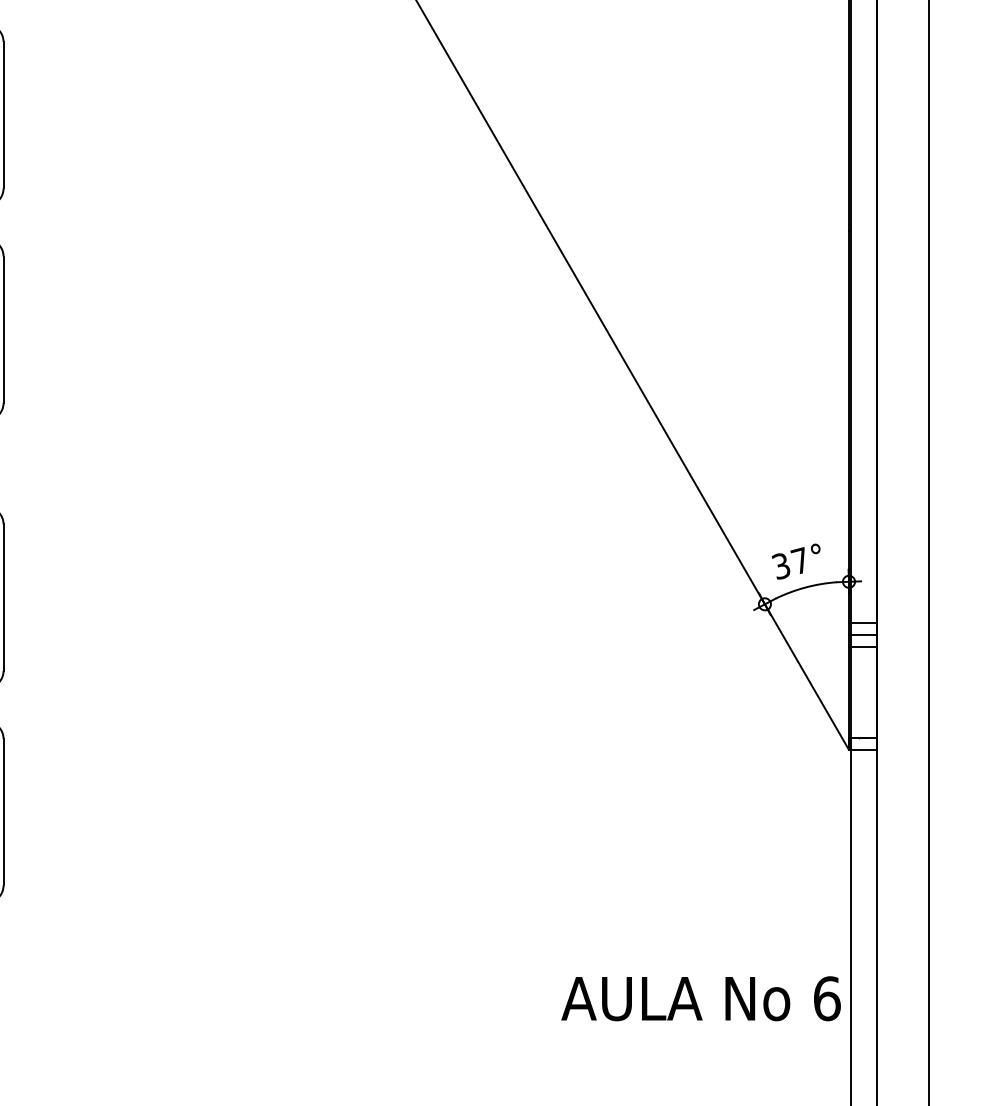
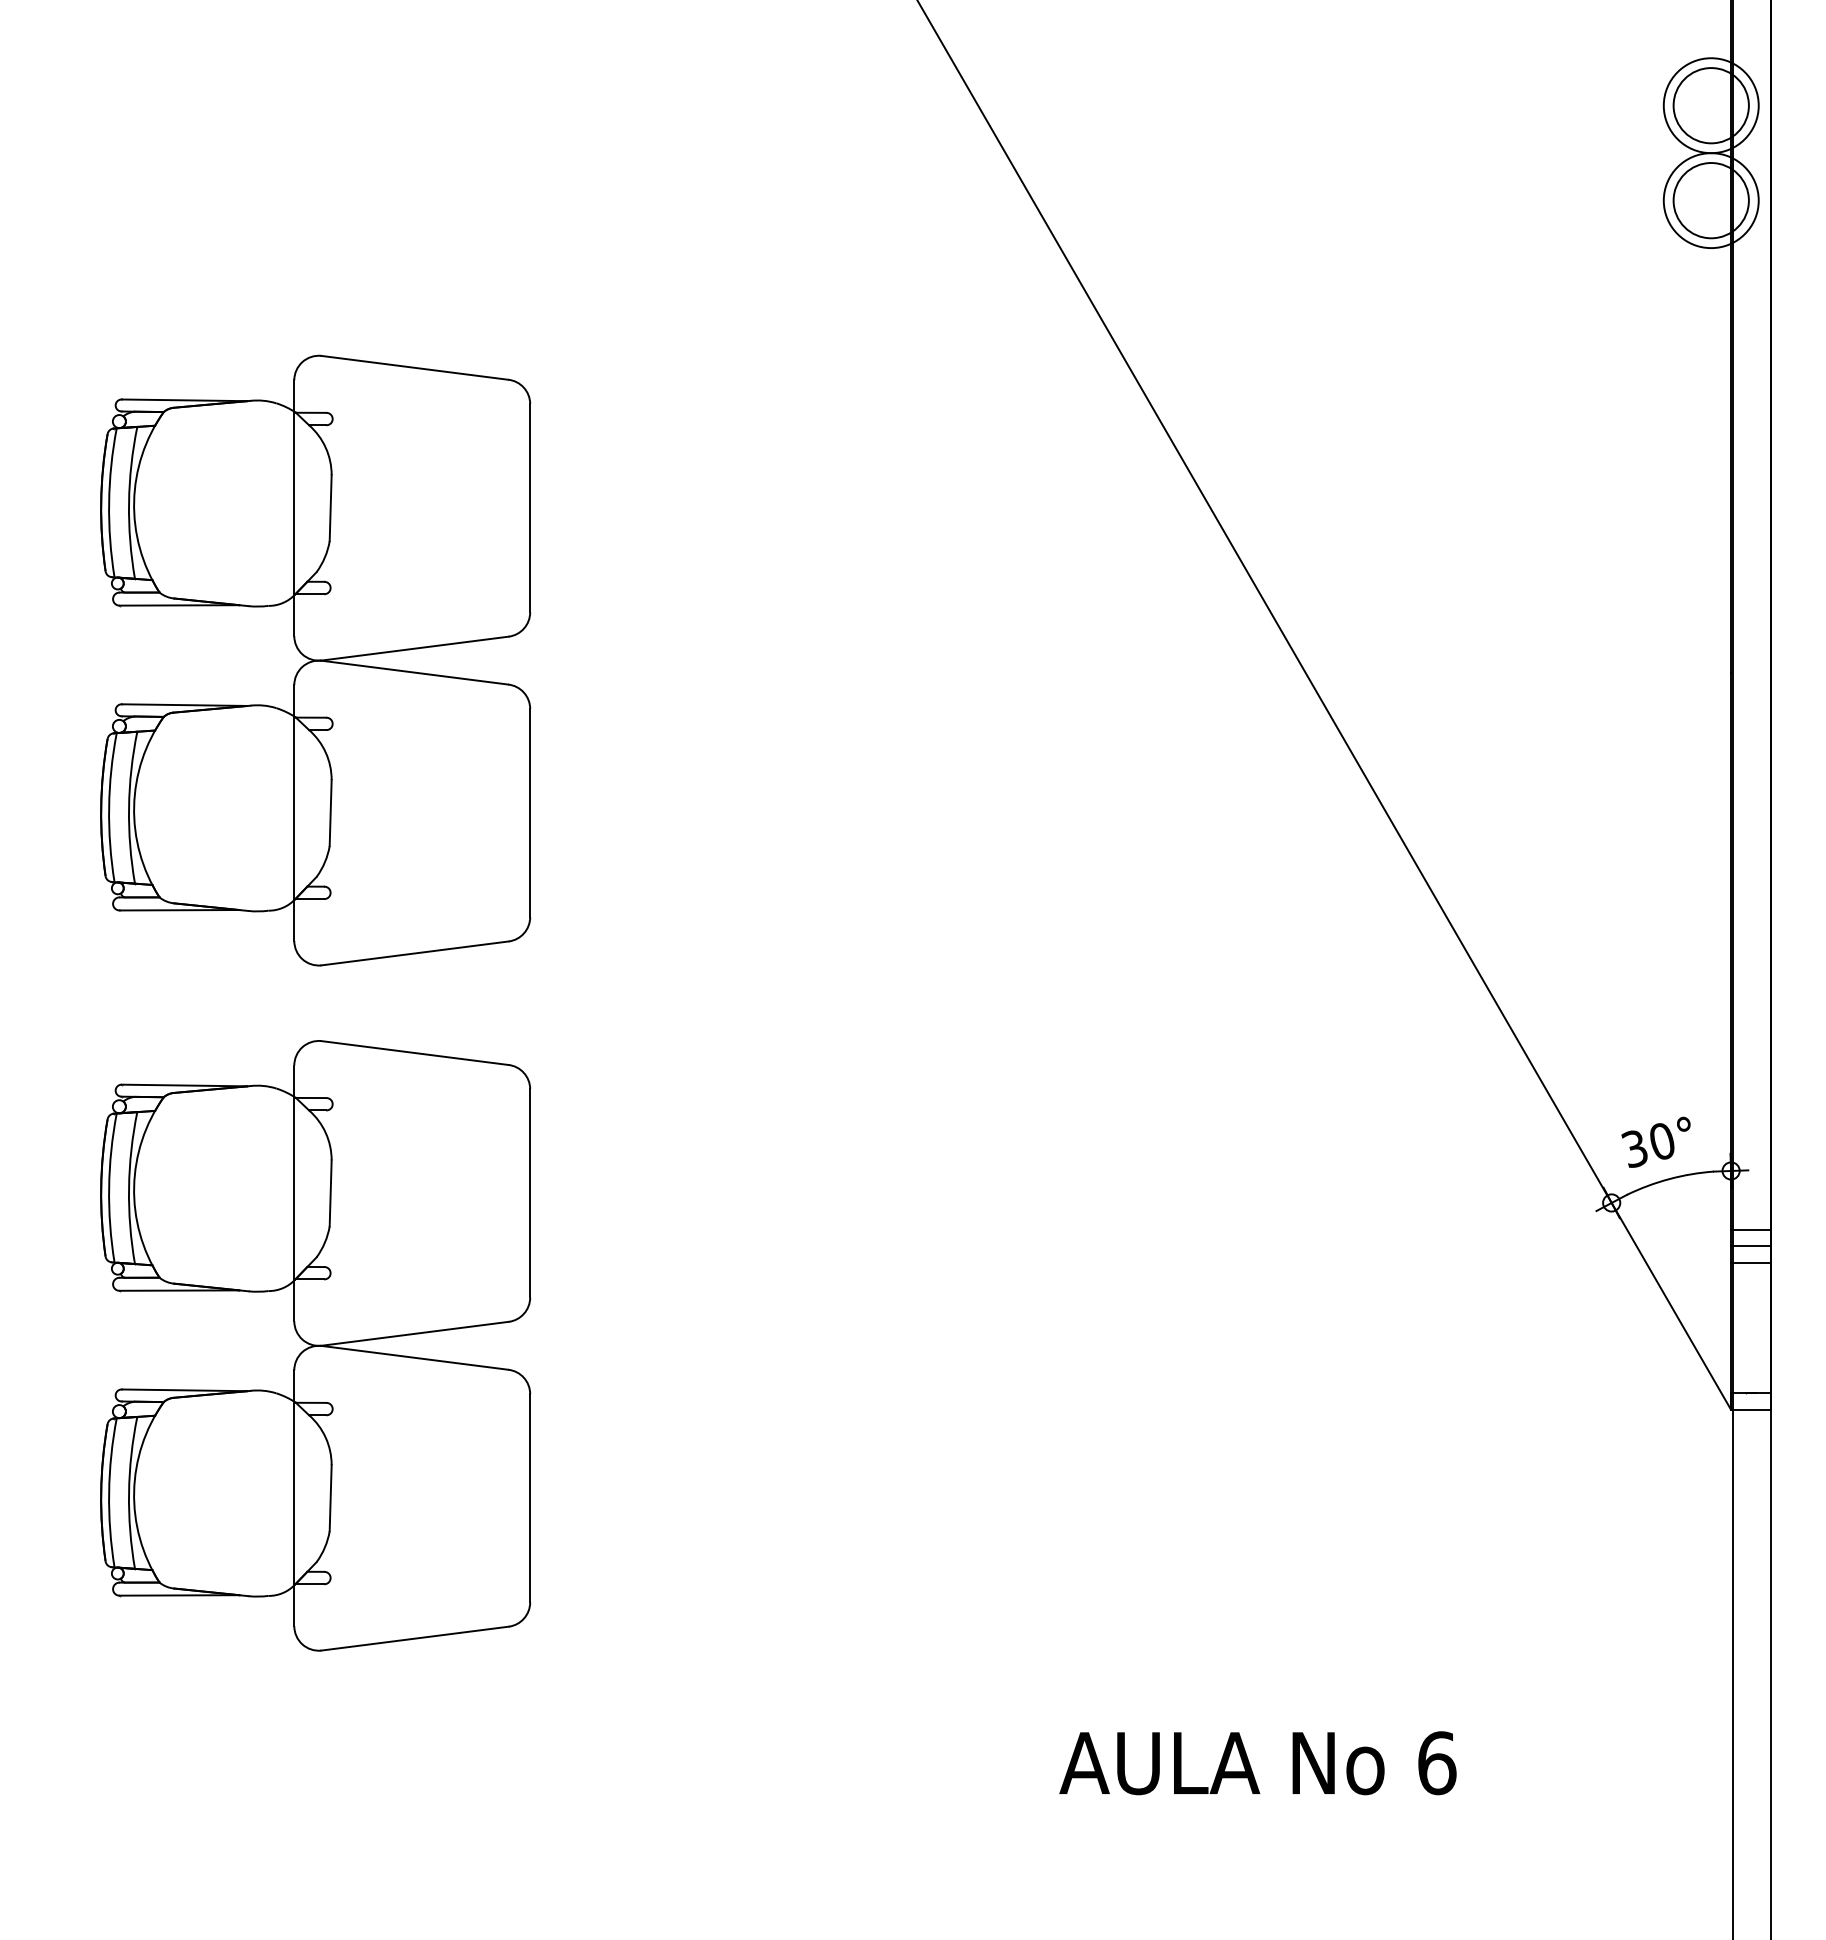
text: (799, 560) -> (1660, 1140), 37° -> 30°
text: (700, 998) -> (1257, 1763), moved

